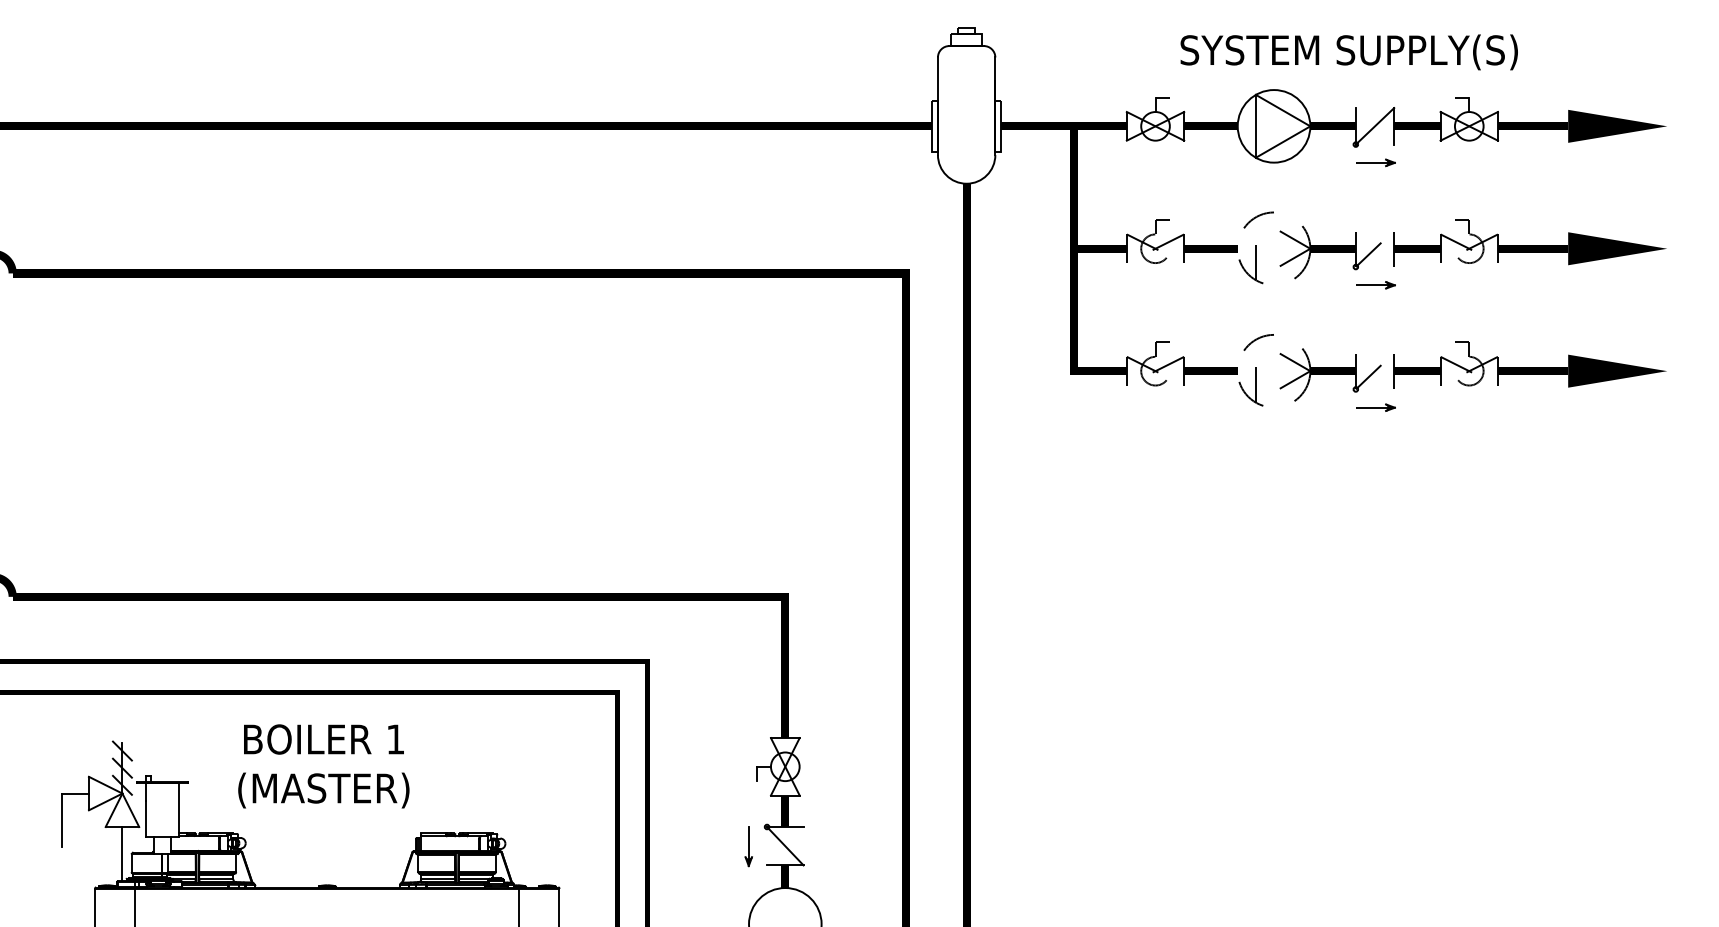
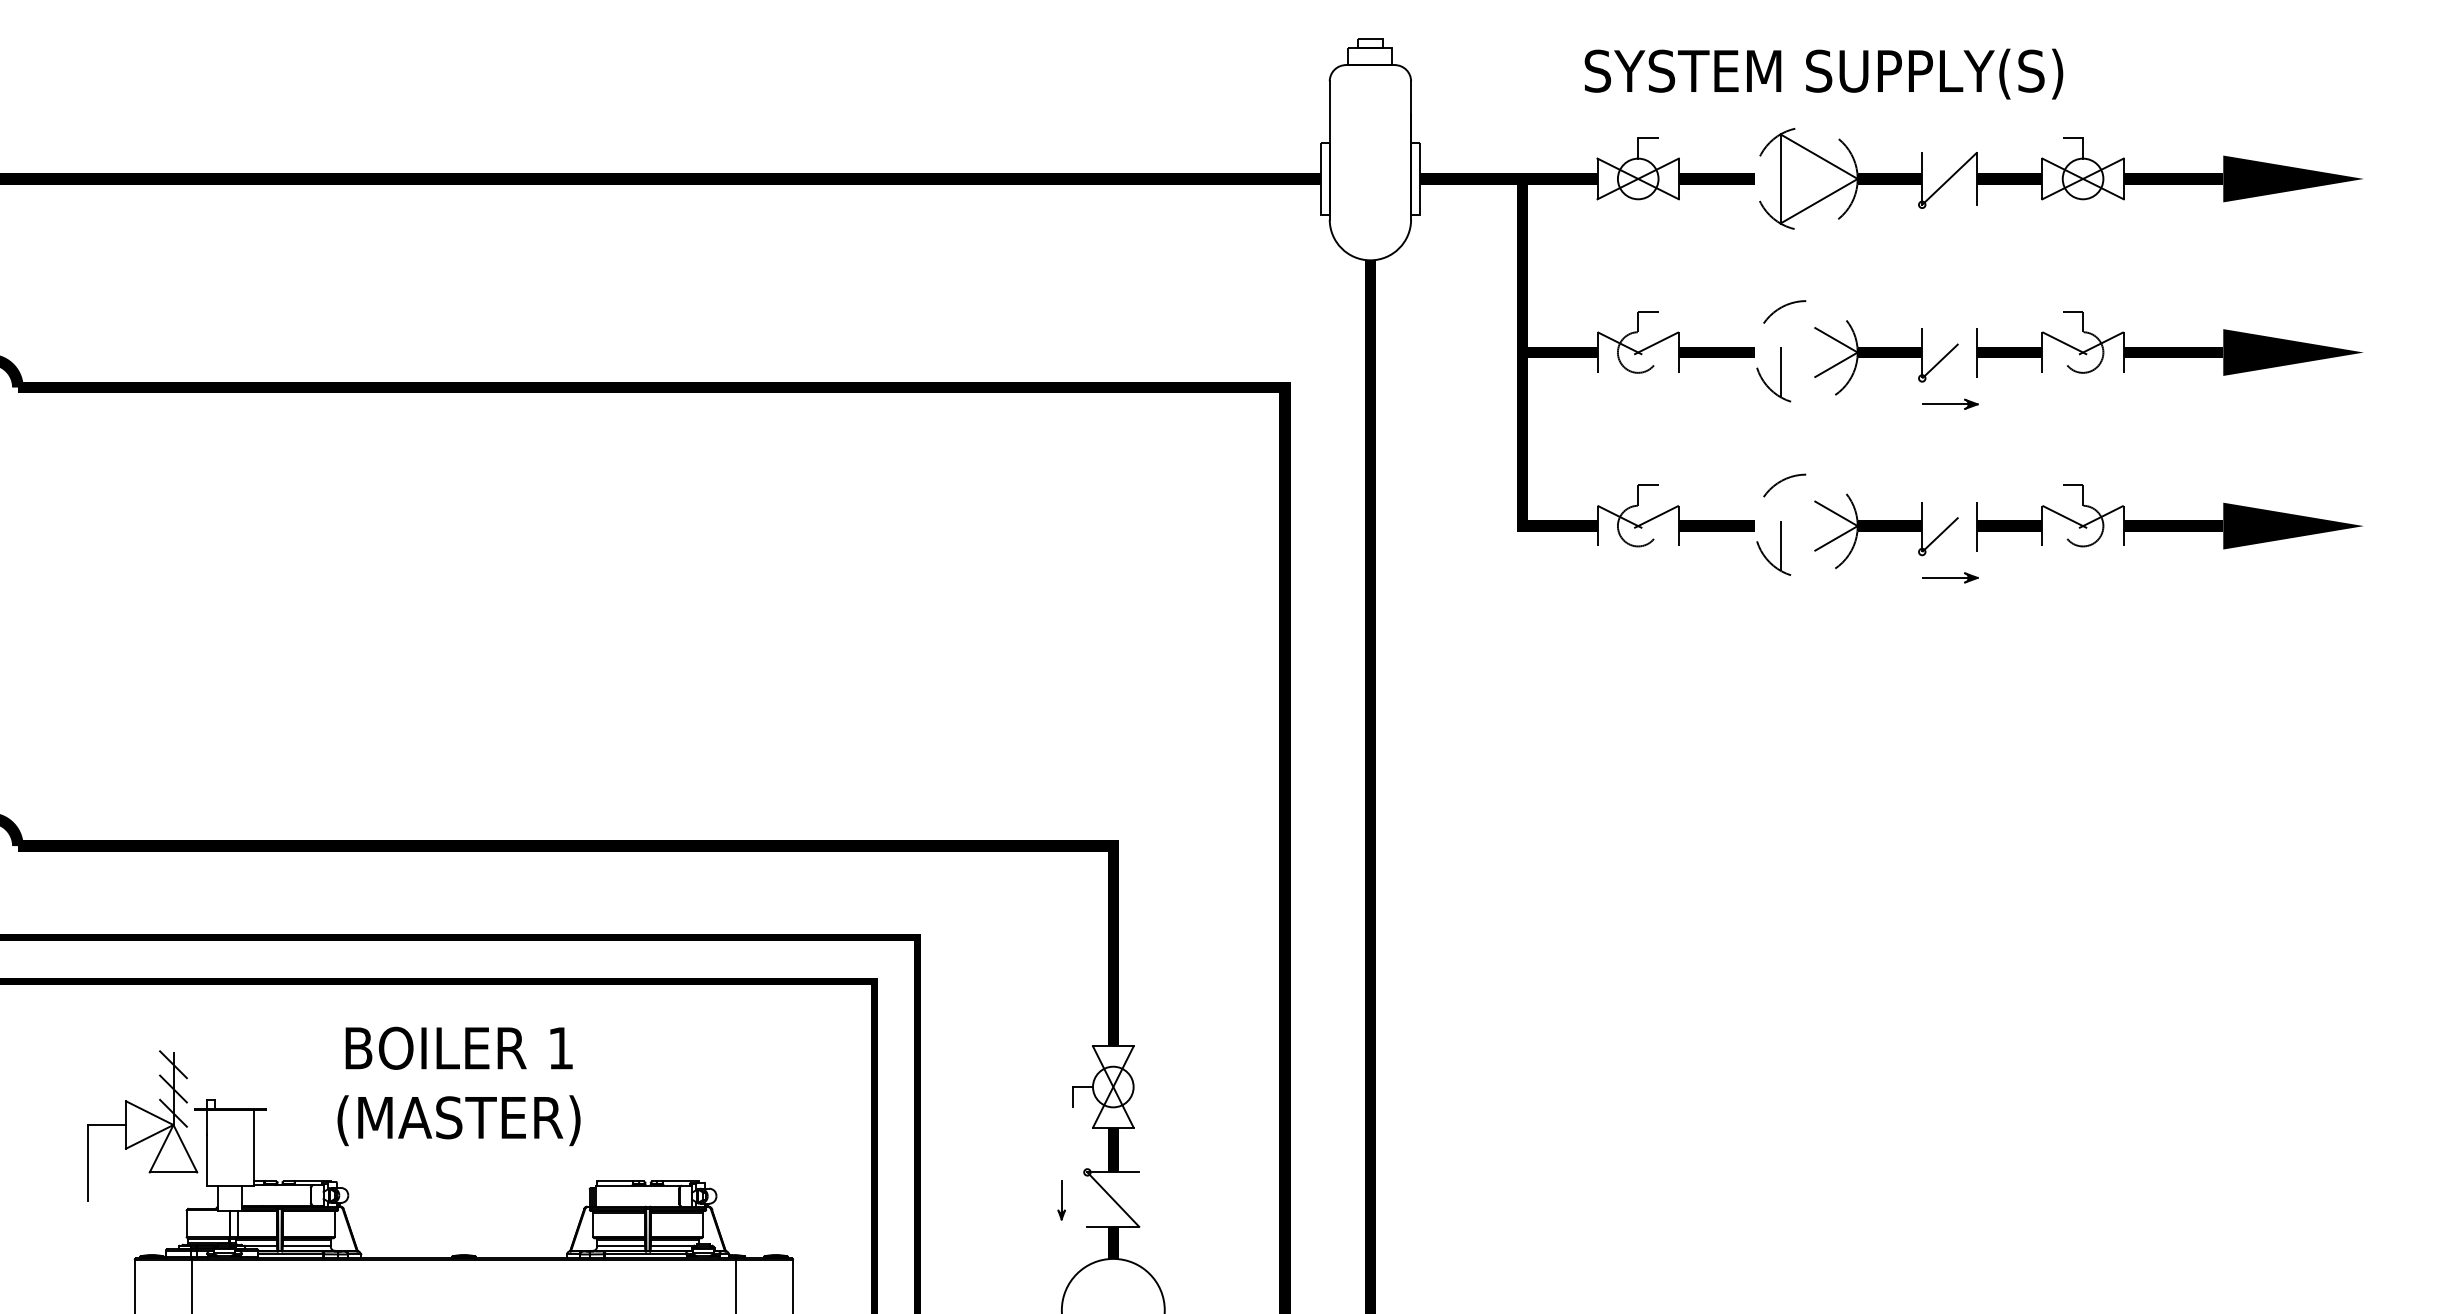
text: (1348, 51) -> (1823, 73), moved
circle: (1273, 126) -> (1805, 178), solid -> dashed
part: (1375, 162) -> (1950, 230), removed
part: (748, 846) -> (1061, 1199), size x0.7
line: (122, 853) -> (173, 1210), removed

